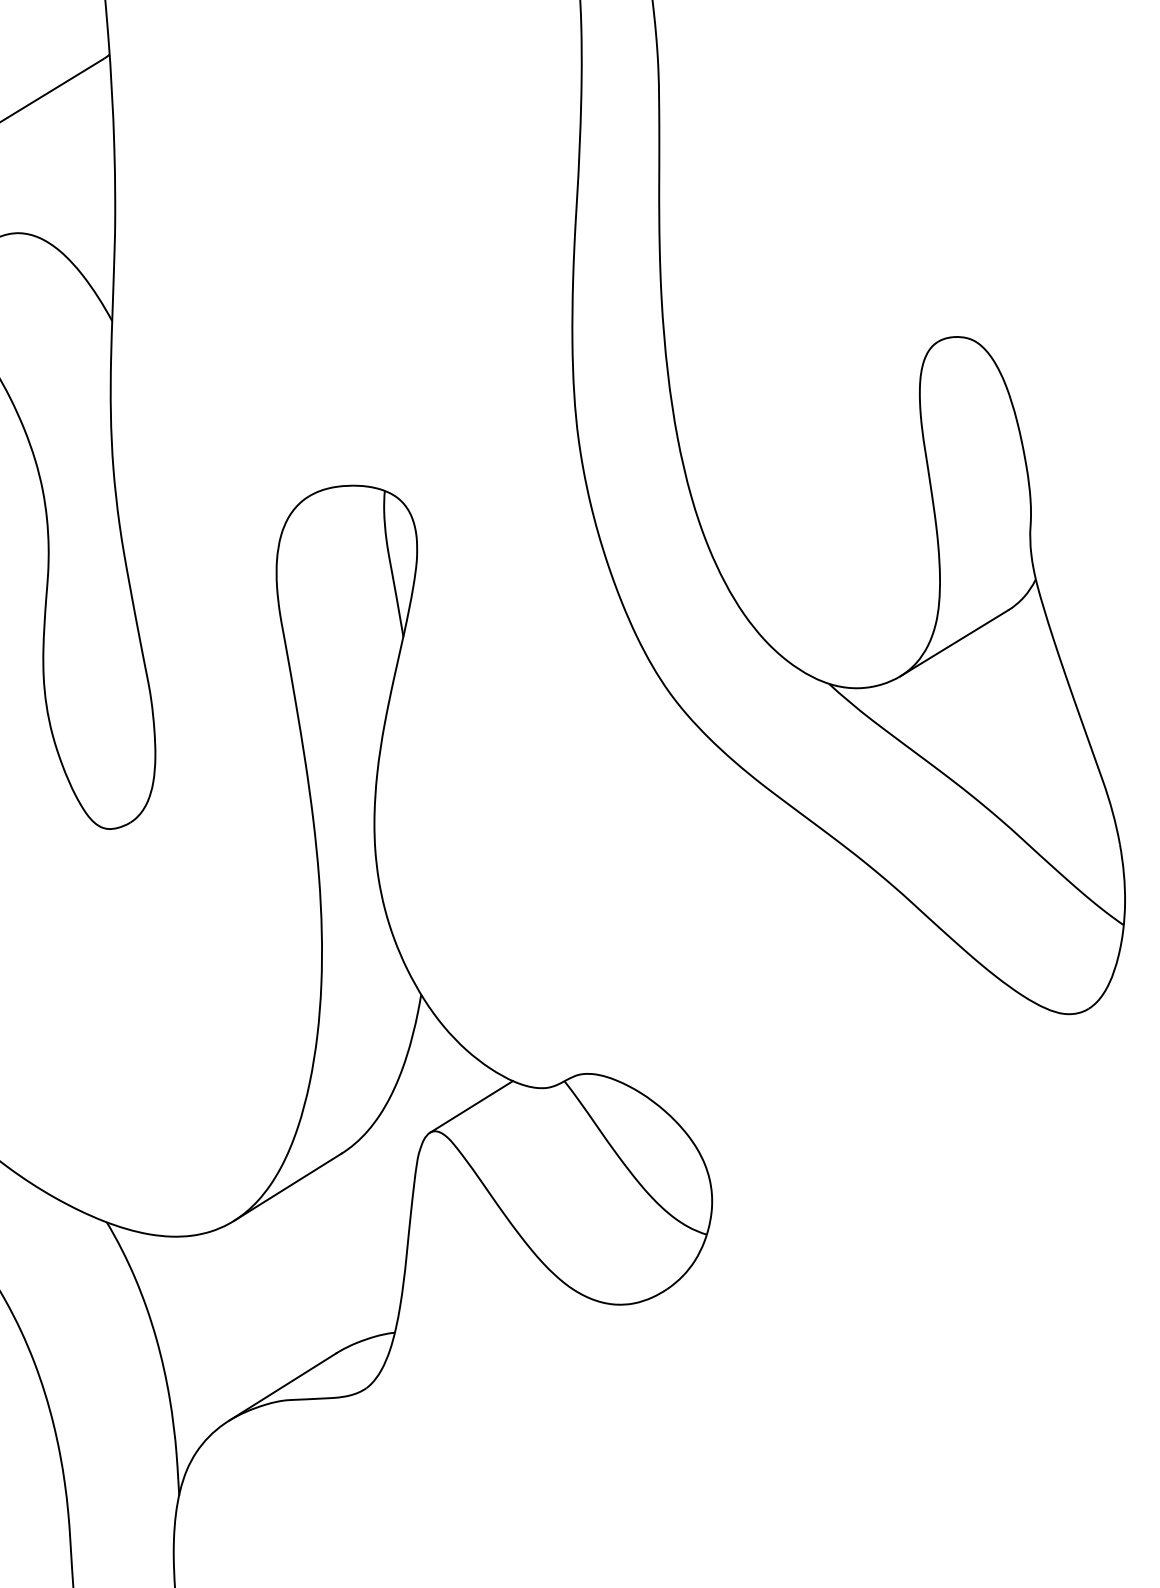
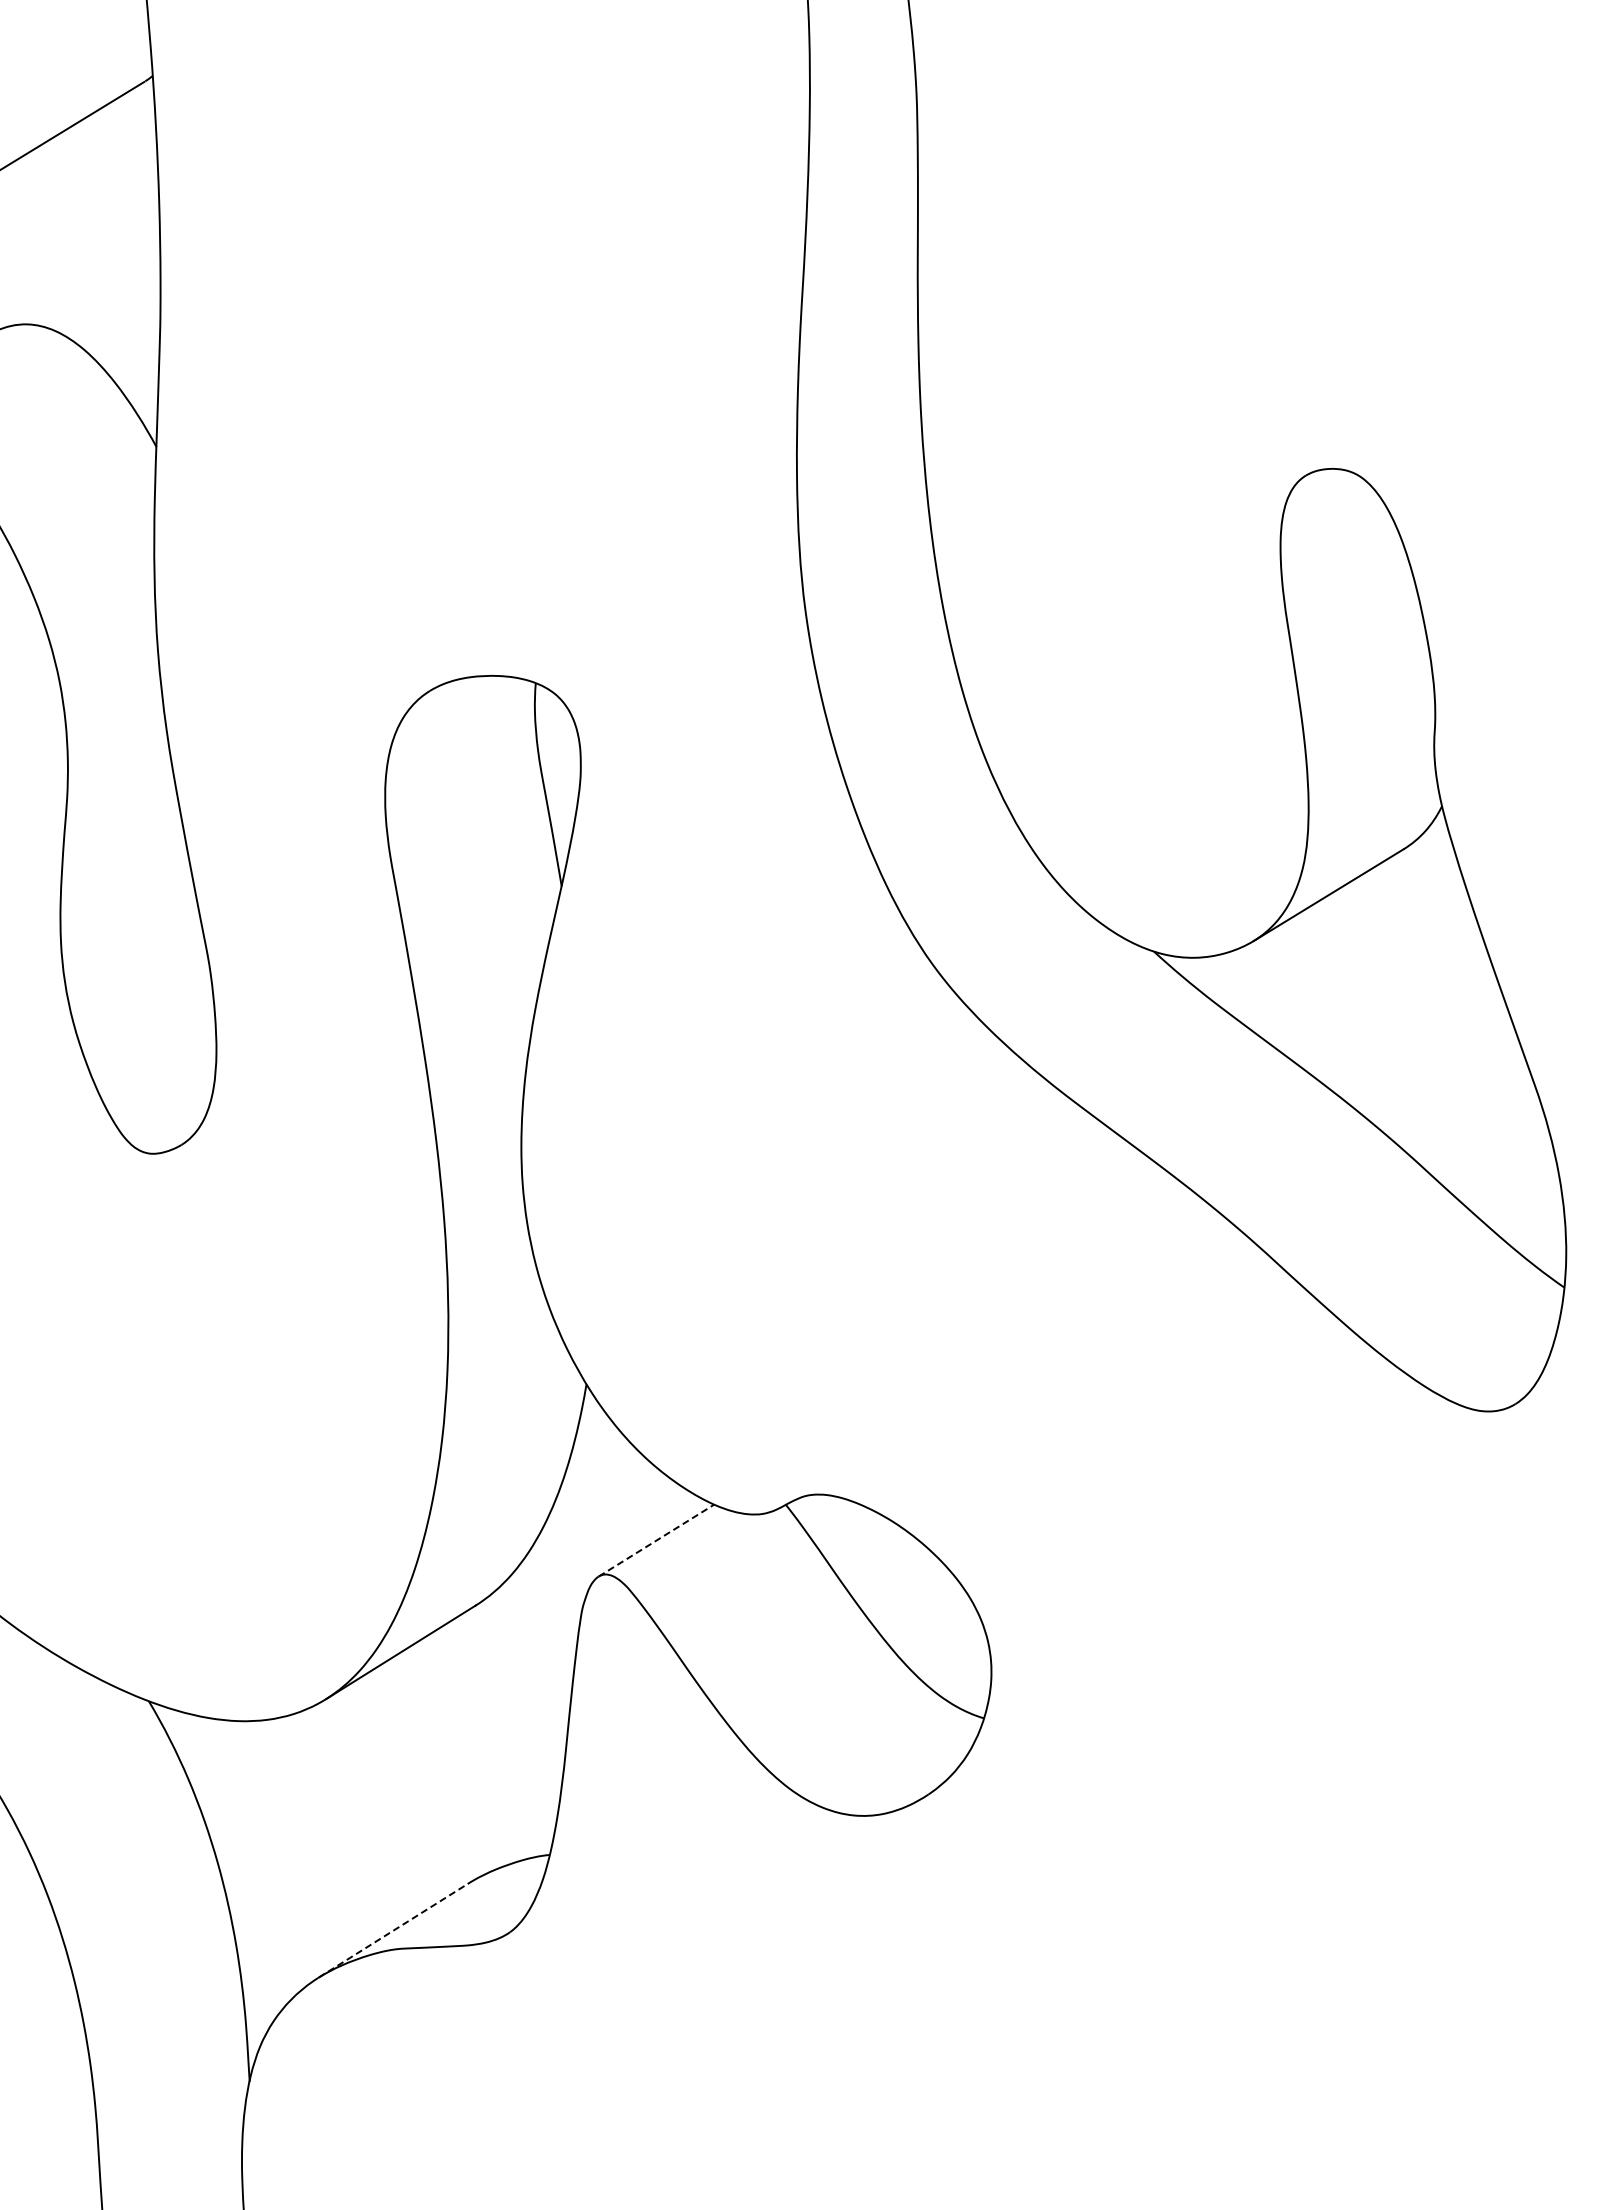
line: (471, 1106) -> (656, 1540), solid -> dashed
line: (283, 1387) -> (394, 1930), solid -> dashed

